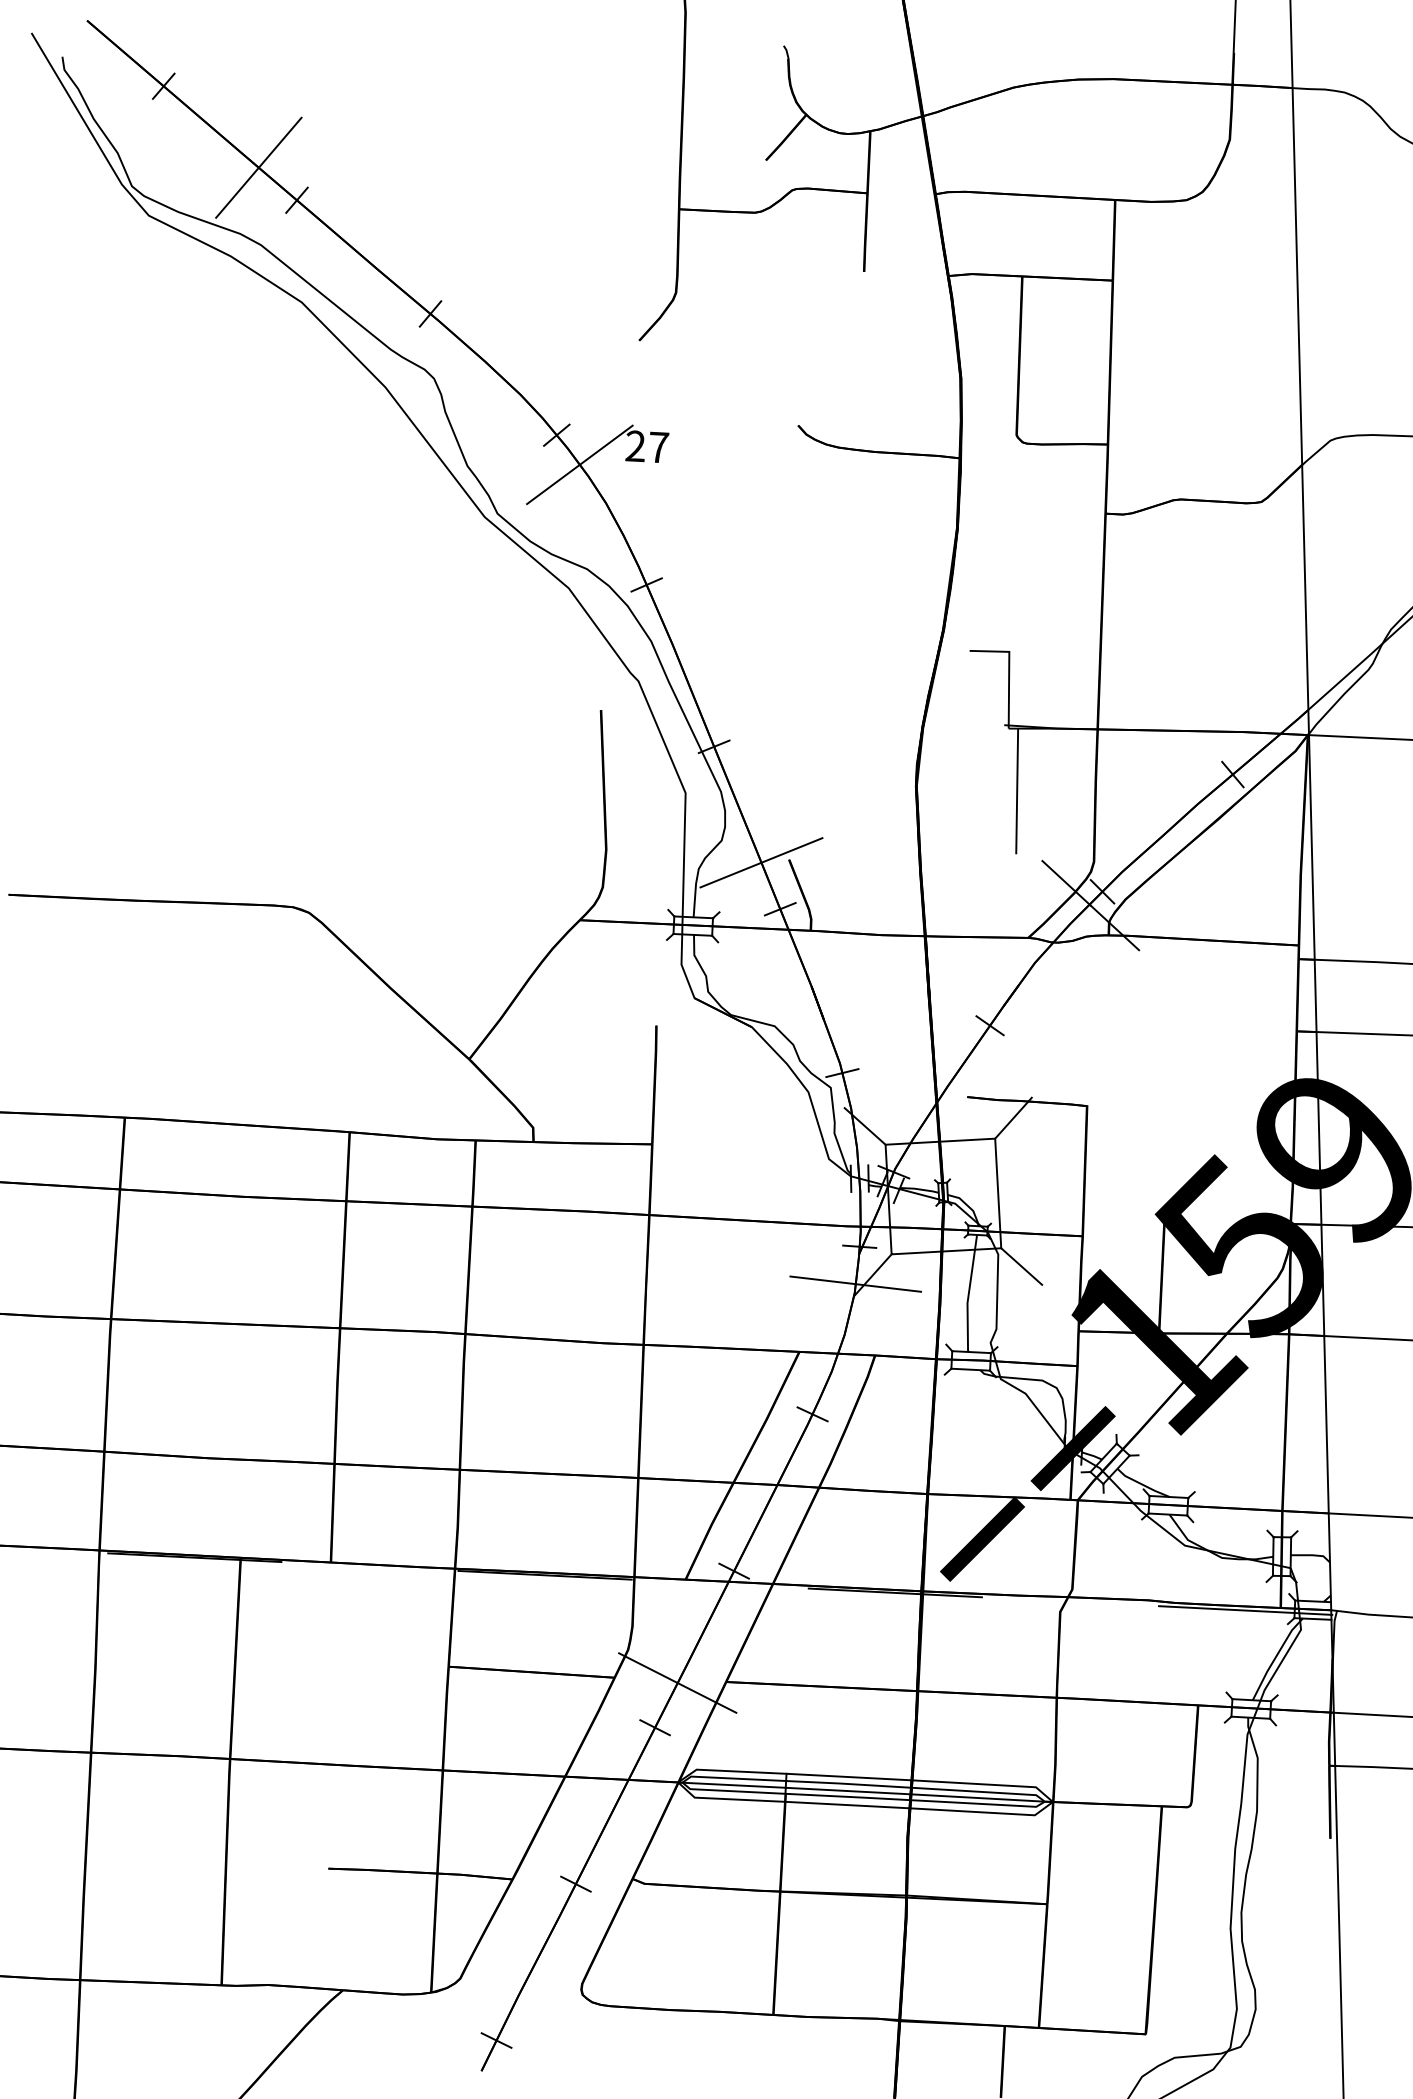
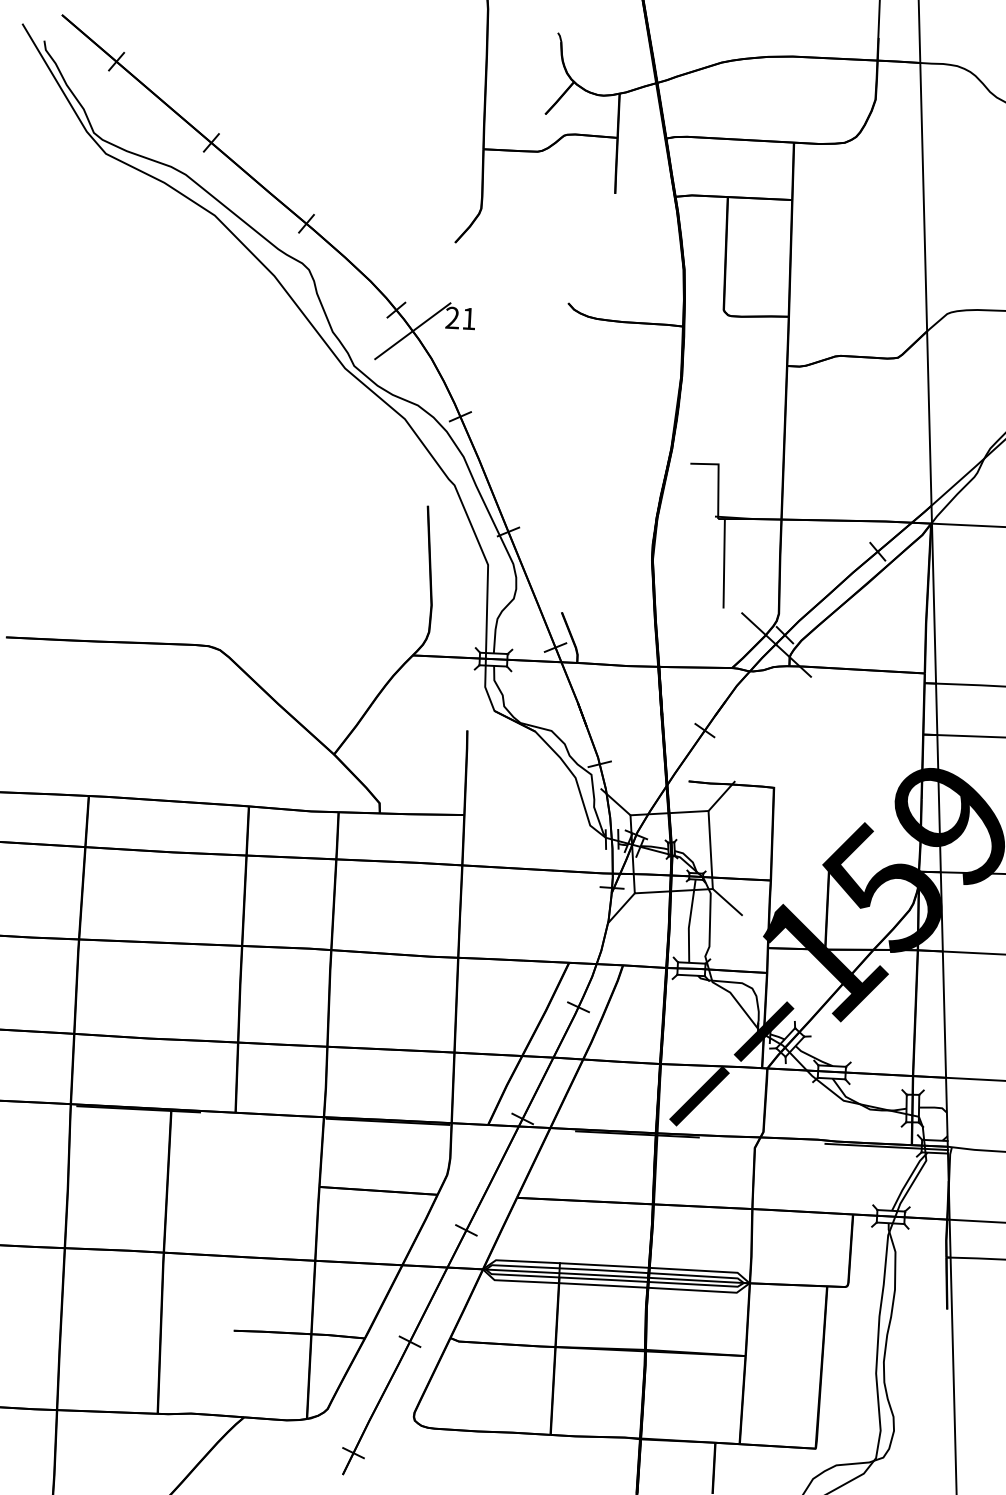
line: (258, 167) -> (184, 119), removed
text: (659, 447) -> (469, 318), 27 -> 21
line: (761, 862) -> (542, 614), removed
line: (855, 1283) -> (609, 914), removed
line: (677, 1682) -> (482, 1198), removed

